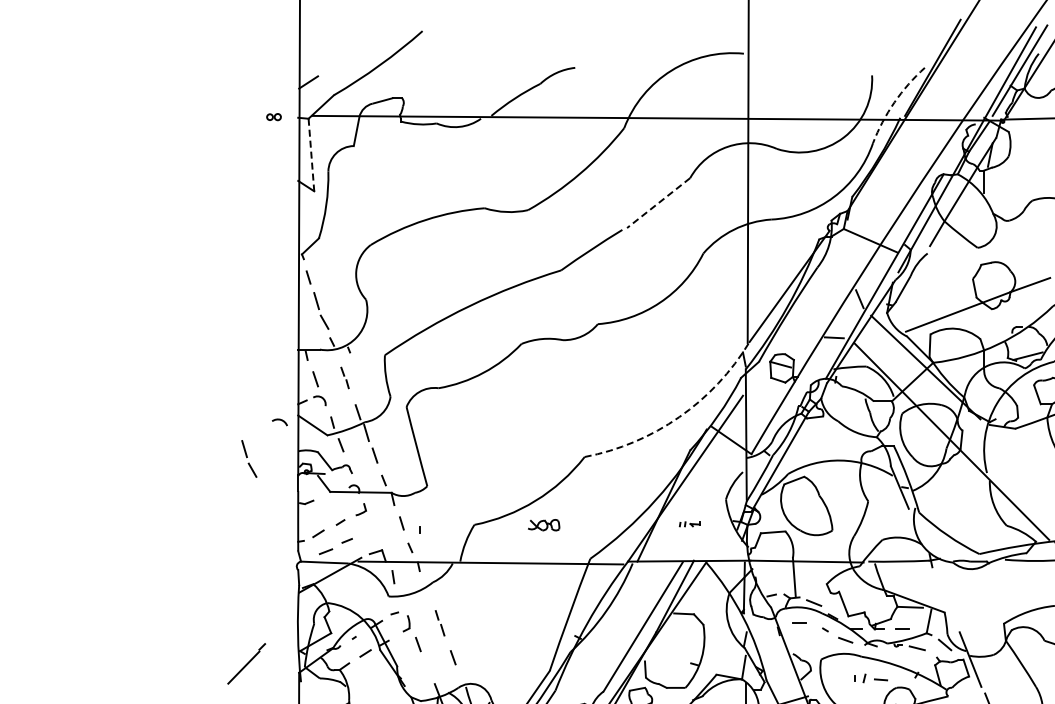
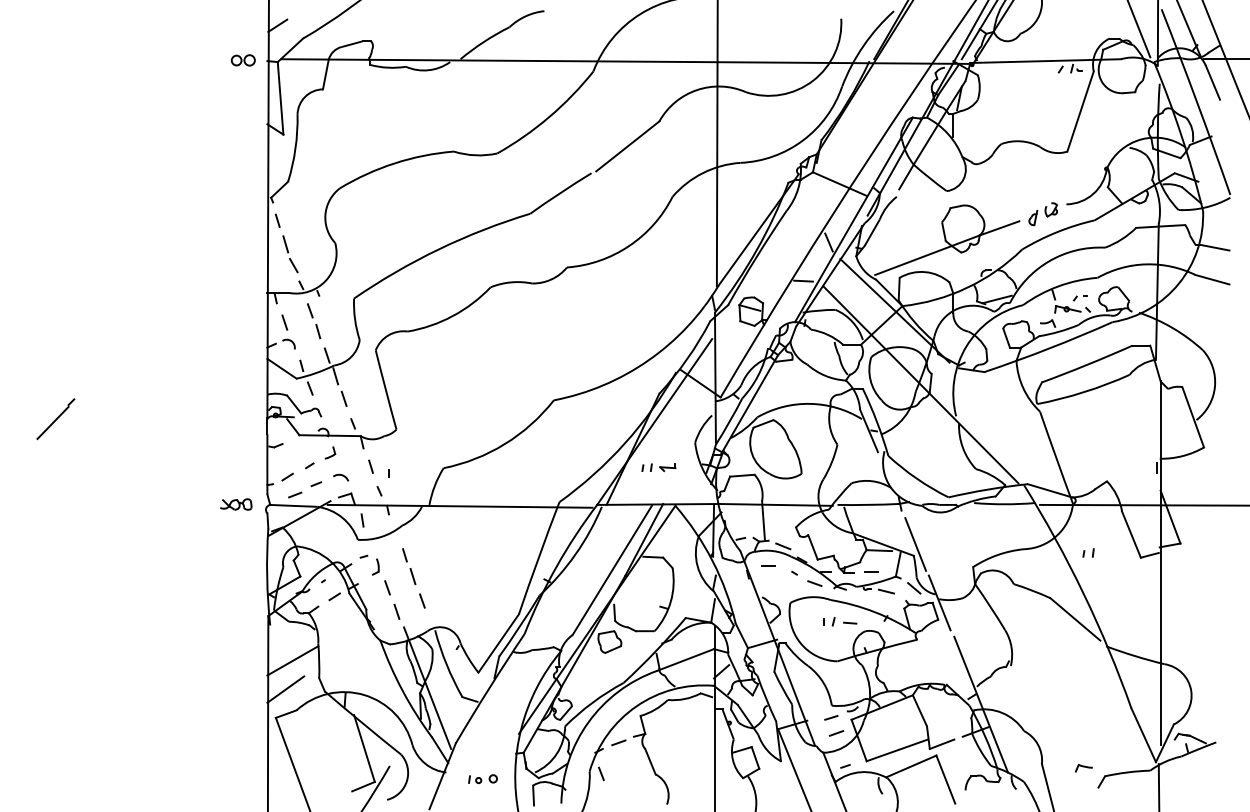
arc: (894, 102) -> (863, 45), dashed -> solid
part: (273, 117) -> (242, 60), size x1.67
line: (311, 155) -> (280, 98), dashed -> solid
line: (658, 203) -> (627, 146), dashed -> solid
part: (345, 378) -> (314, 321), size x1.67
arc: (679, 417) -> (648, 360), dashed -> solid
arc: (281, 421) -> (342, 476), moved
part: (249, 459) -> (218, 402), removed
part: (689, 524) -> (658, 467), size x1.67
part: (544, 525) -> (236, 504), moved
line: (946, 601) -> (915, 544), added
part: (440, 623) -> (409, 566), size x1.43
part: (246, 663) -> (55, 418), moved
line: (427, 668) -> (396, 611), added

